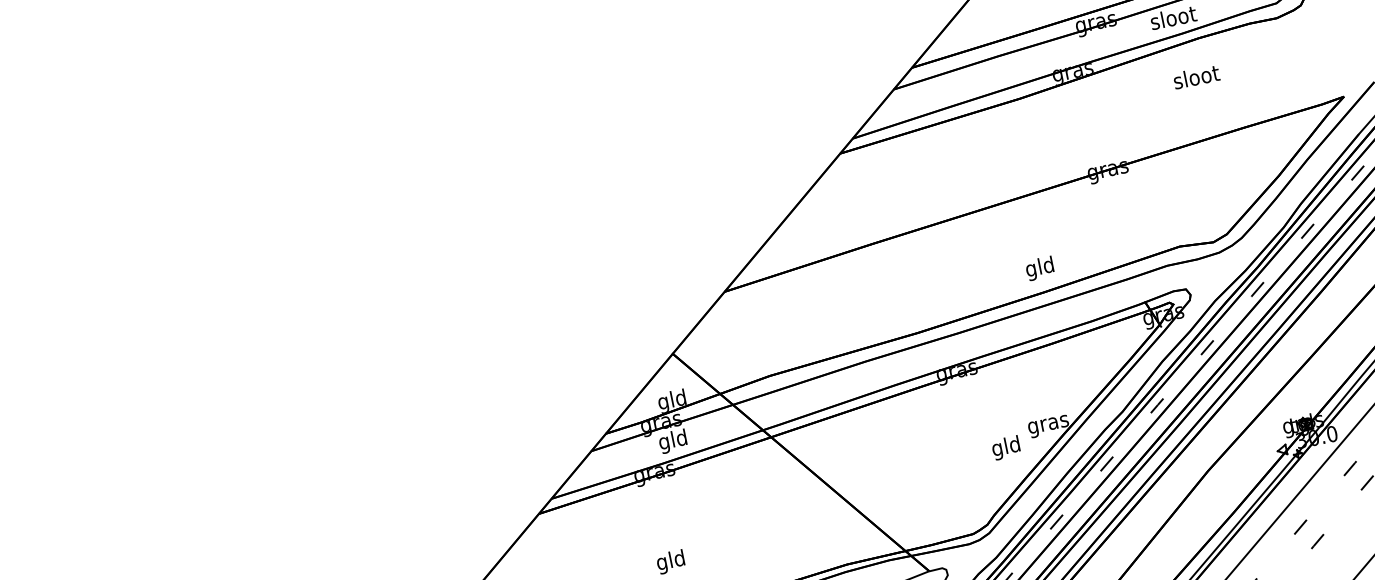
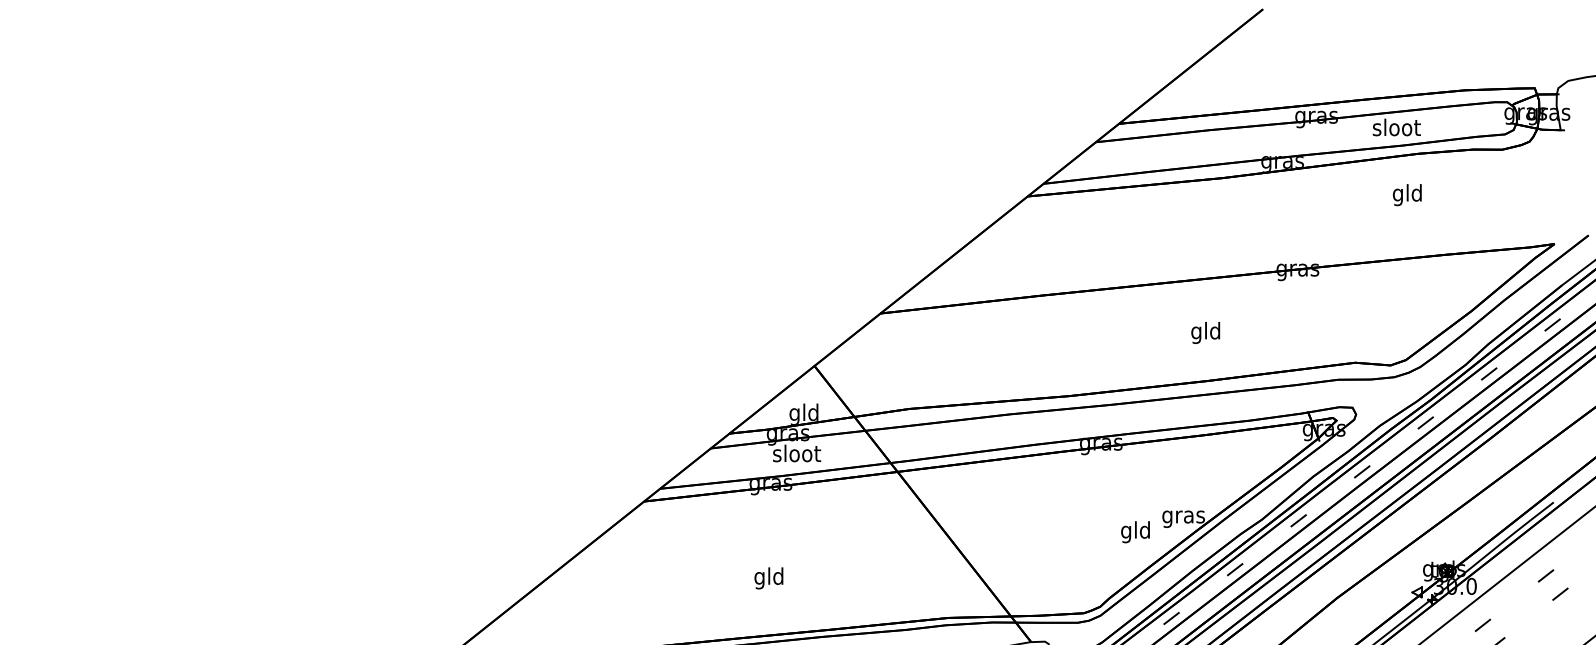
text: (1196, 79) -> (1407, 195), sloot -> gld
text: (1039, 268) -> (1205, 332), moved
text: (674, 441) -> (797, 455), gld -> sloot

